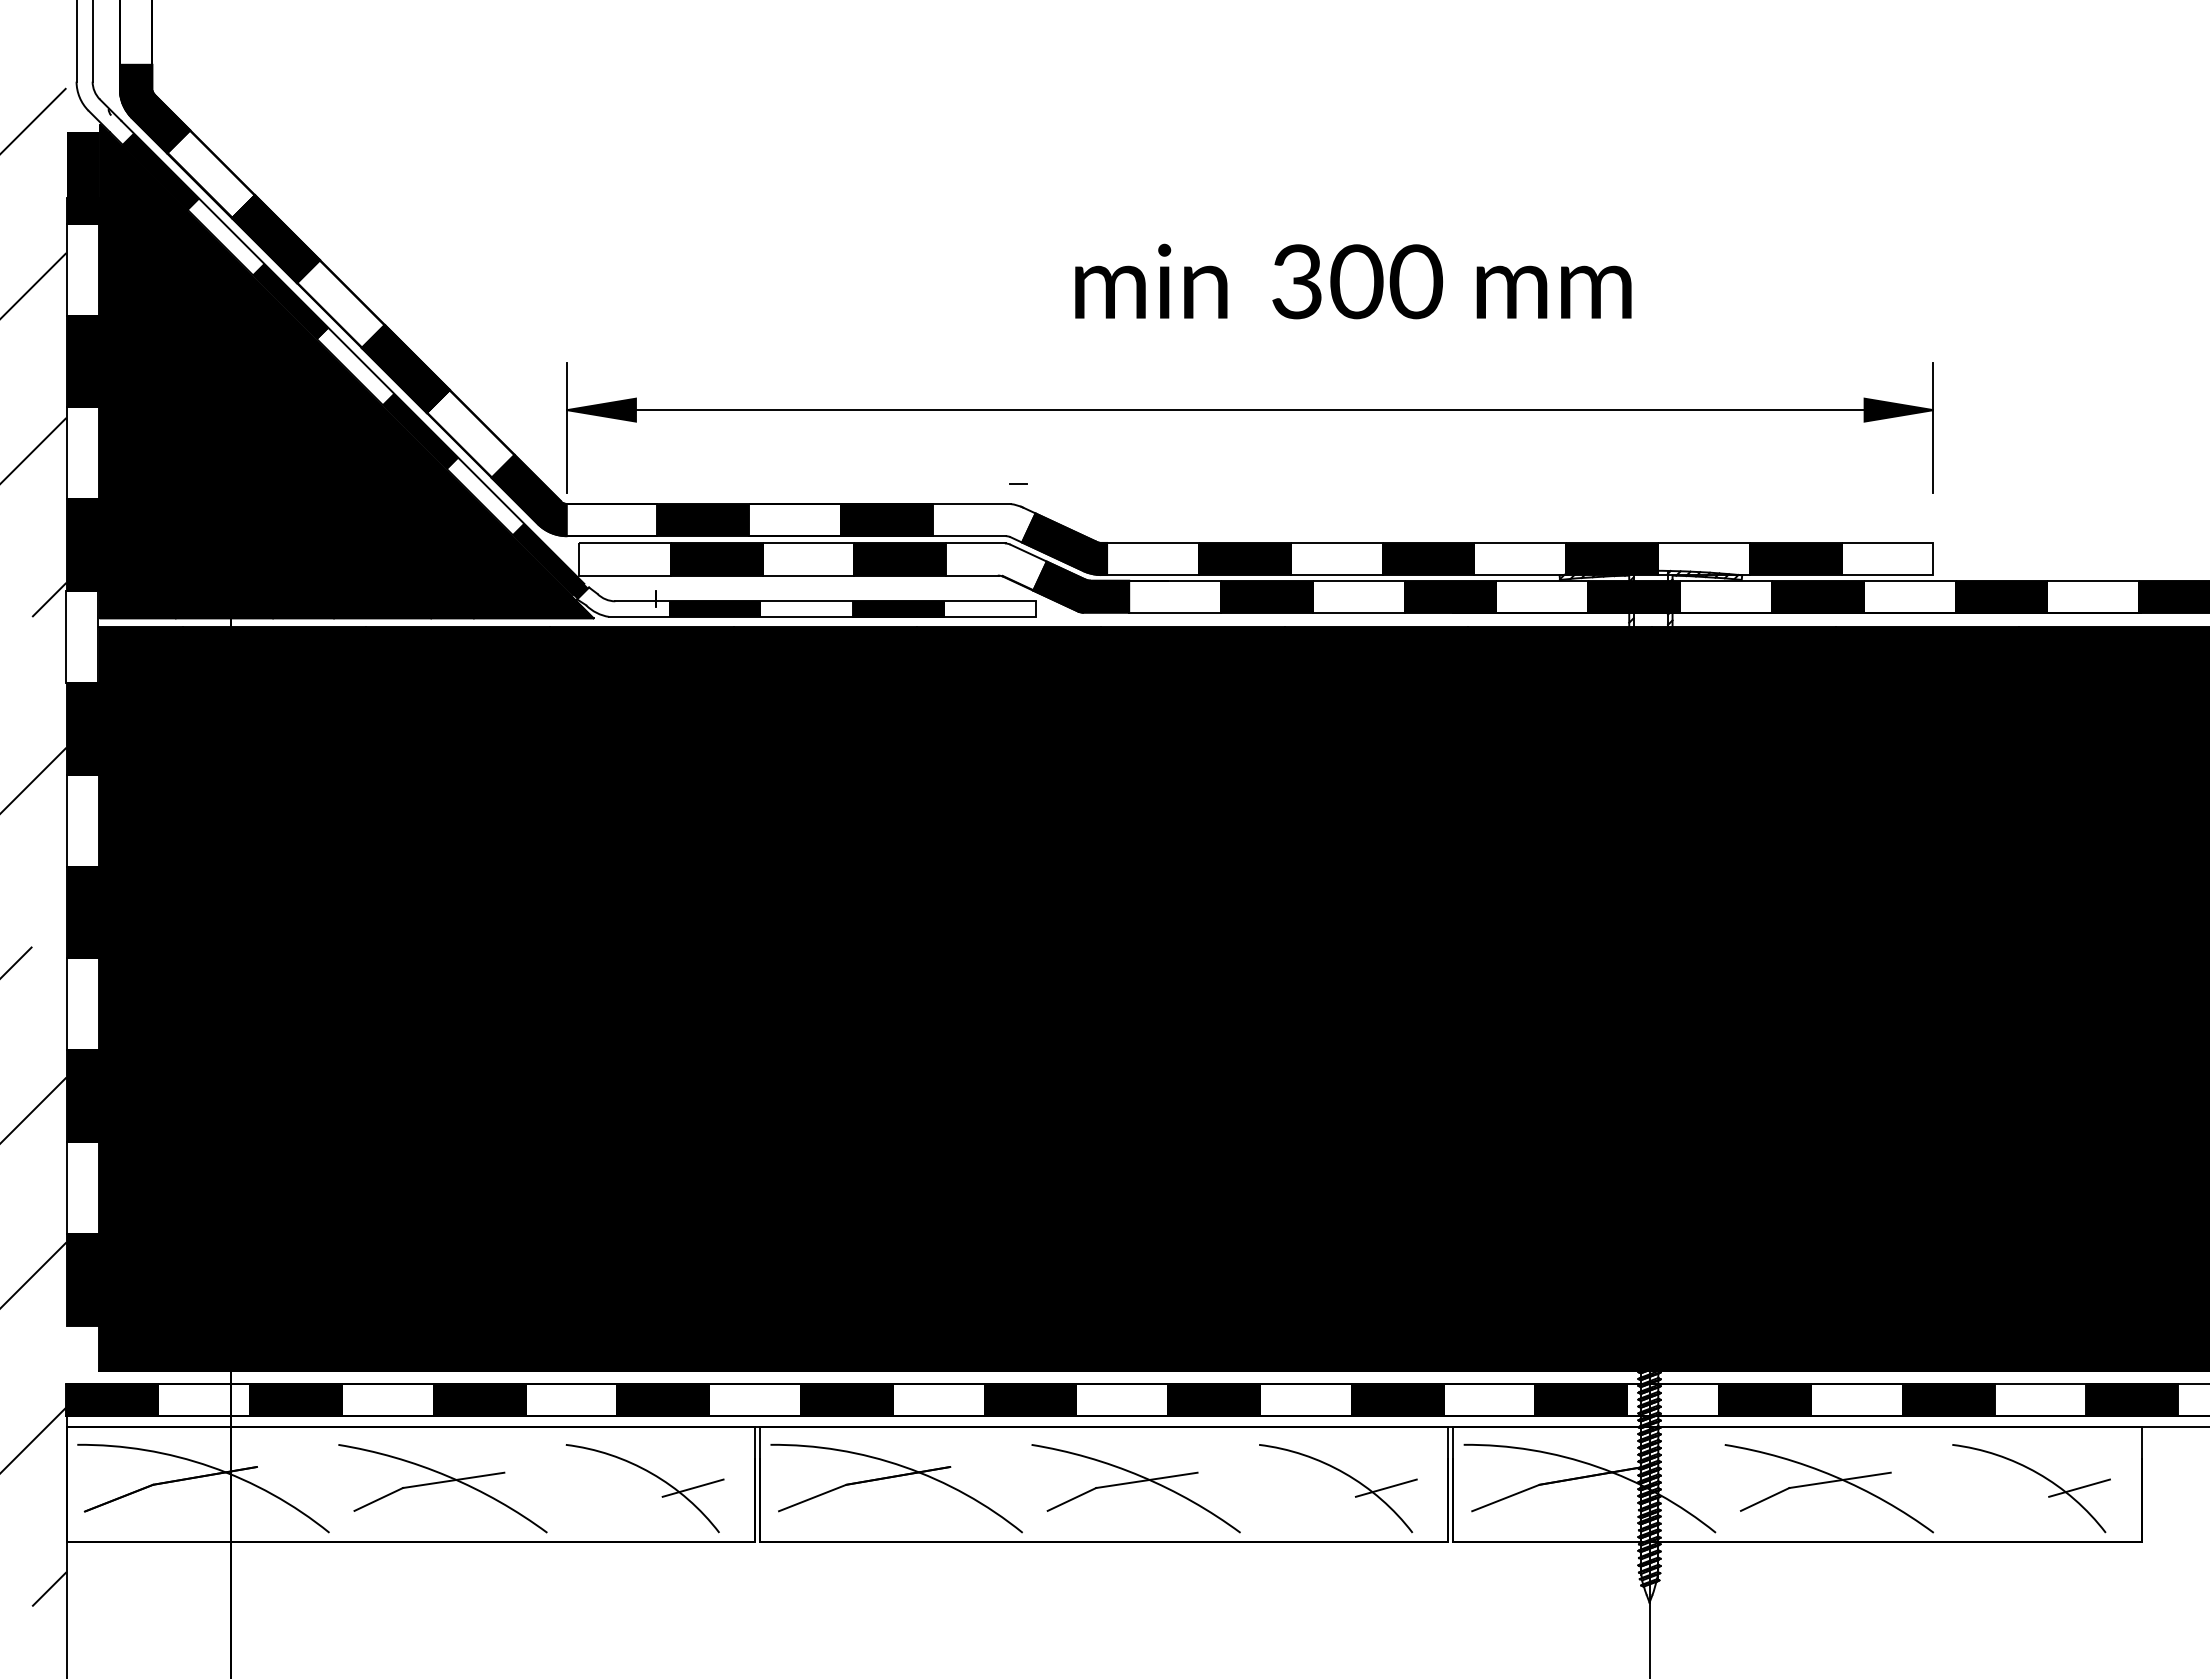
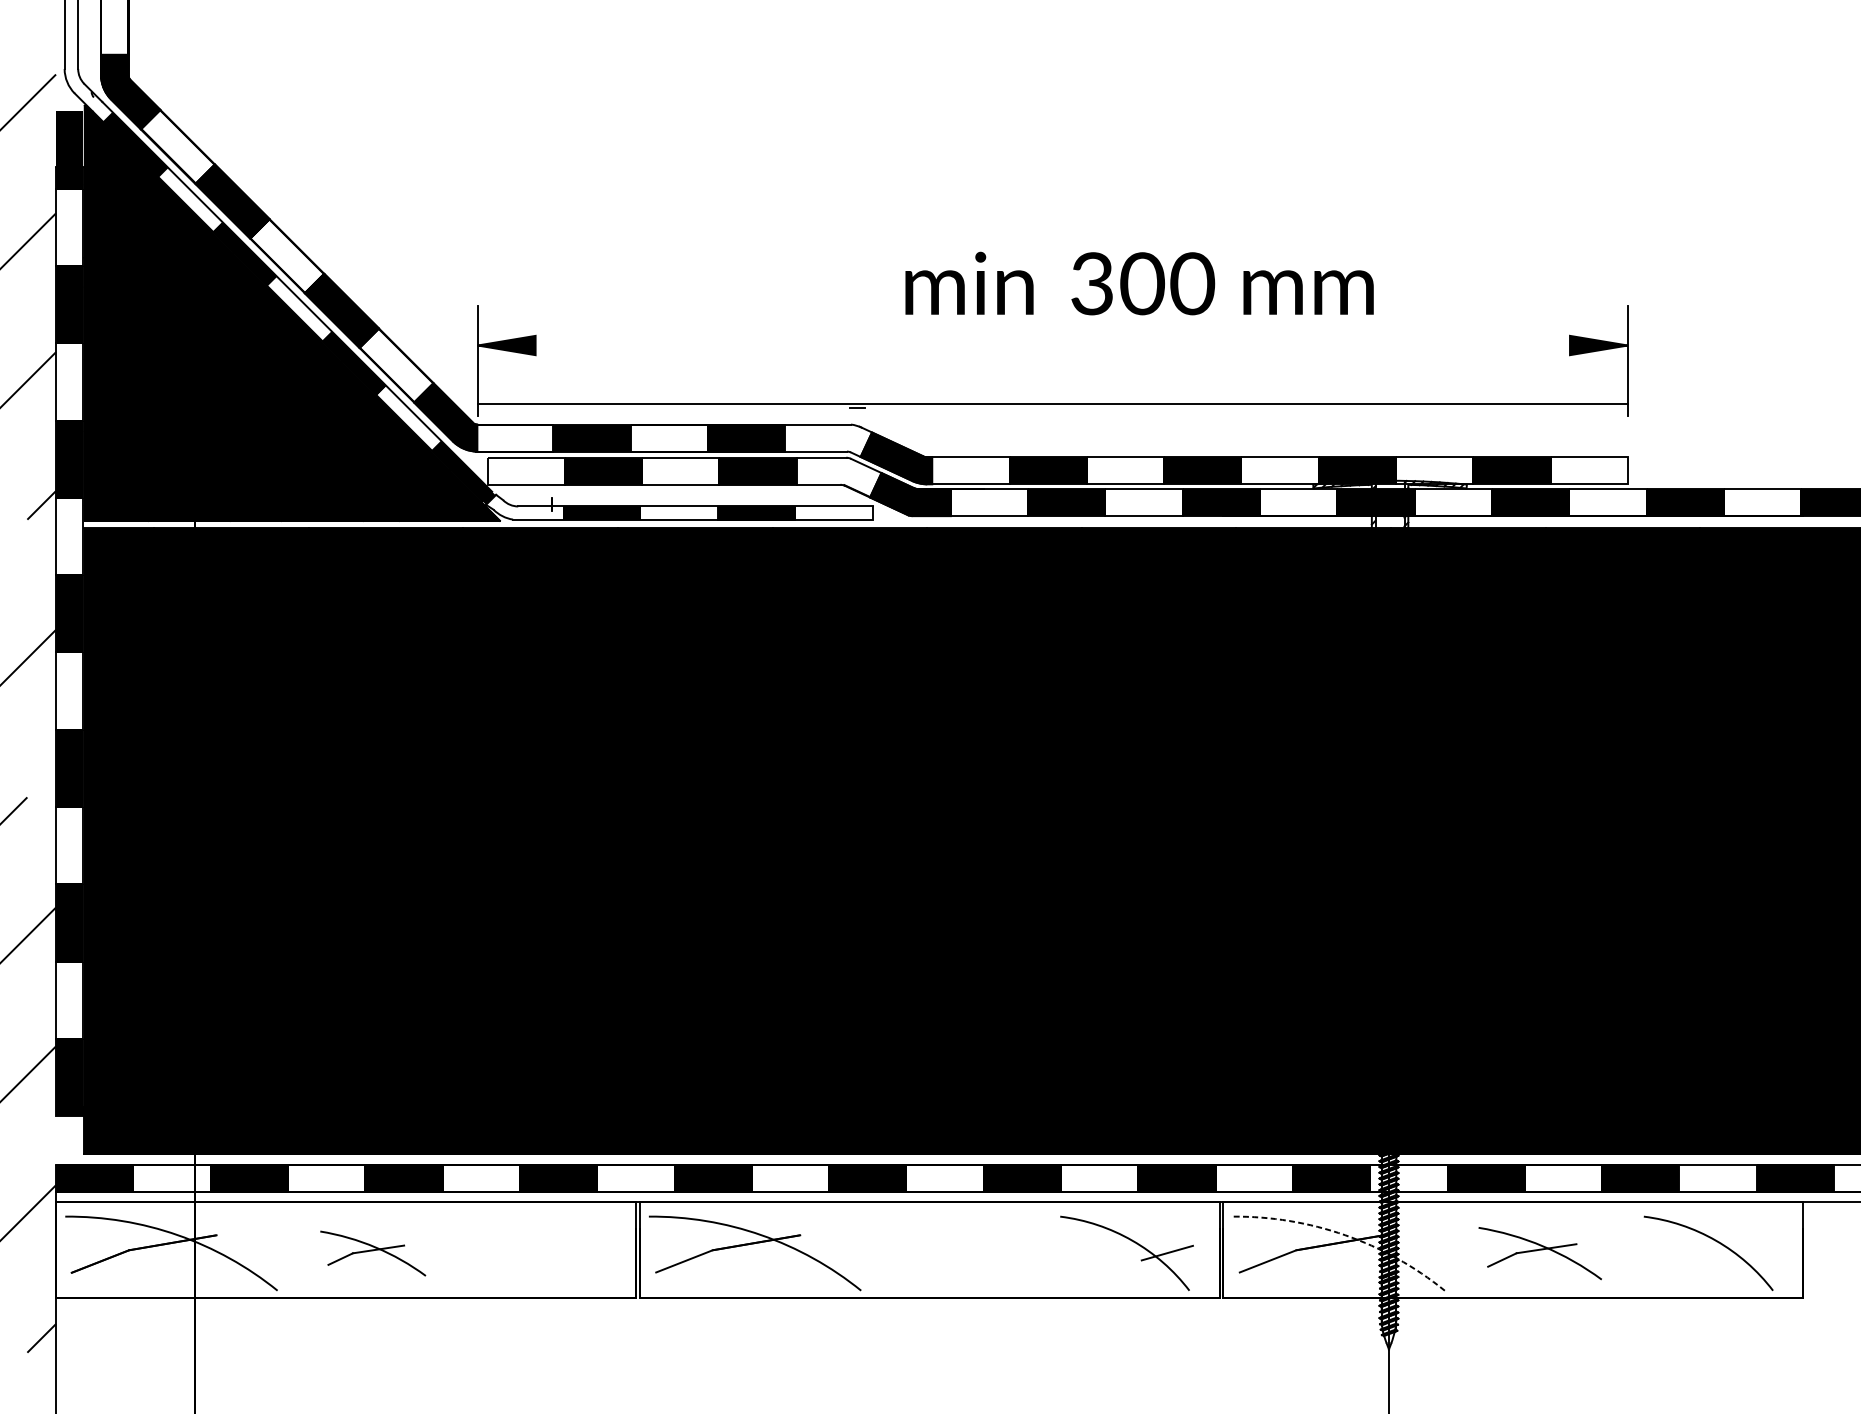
text: (1353, 281) -> (1139, 283), moved
line: (1250, 410) -> (1052, 403), moved
arc: (1597, 1466) -> (1345, 1234), solid -> dashed
part: (654, 1476) -> (551, 1243), removed
line: (2079, 1487) -> (1750, 1252), removed
part: (442, 1488) -> (372, 1253), size x0.6
part: (1135, 1488) -> (956, 1253), removed
part: (1828, 1488) -> (1539, 1253), size x0.7

